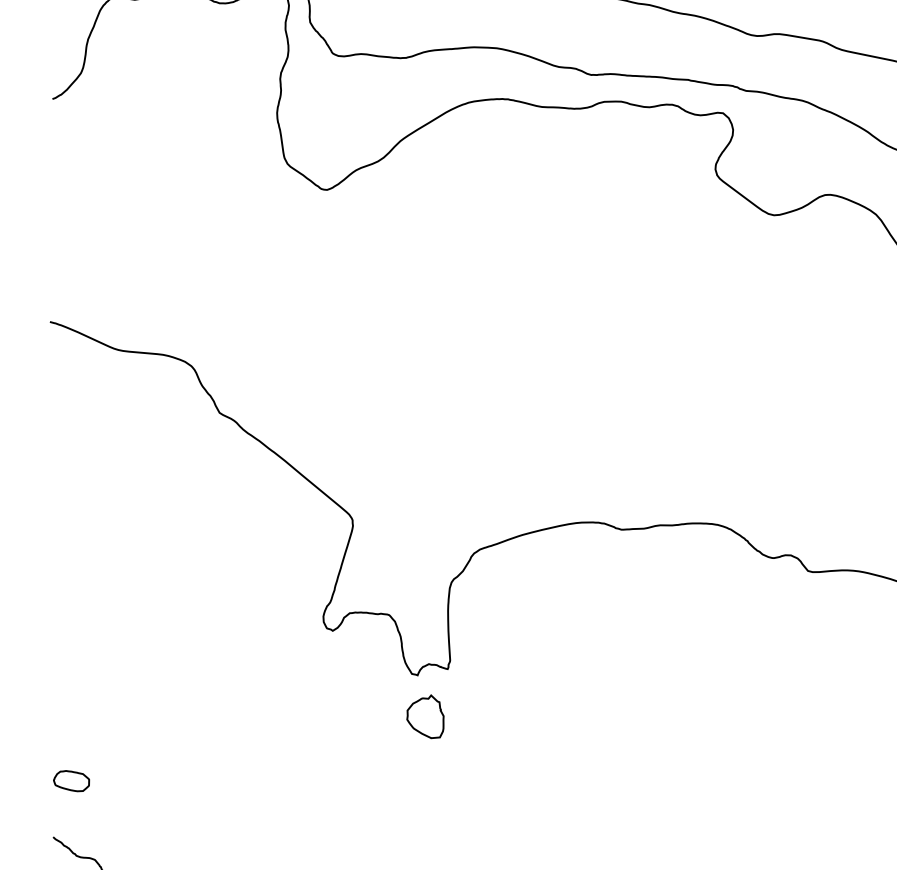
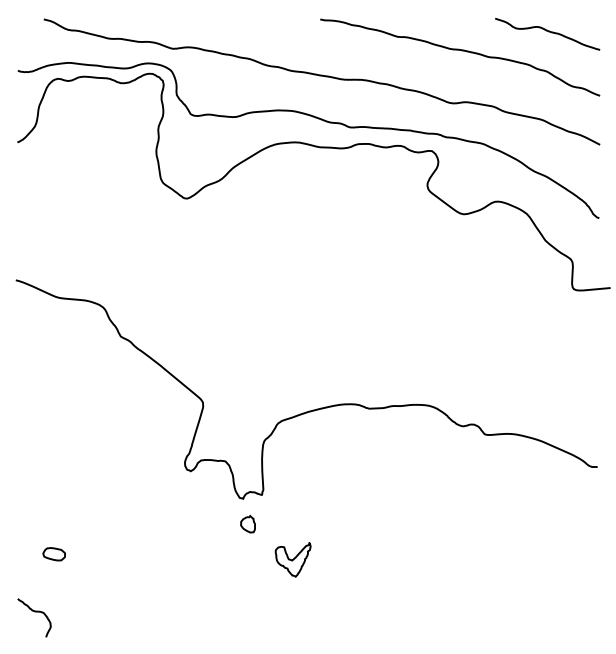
part: (424, 715) -> (247, 523), size x0.62
part: (497, 773) -> (292, 559), added
part: (70, 781) -> (53, 554), moved

